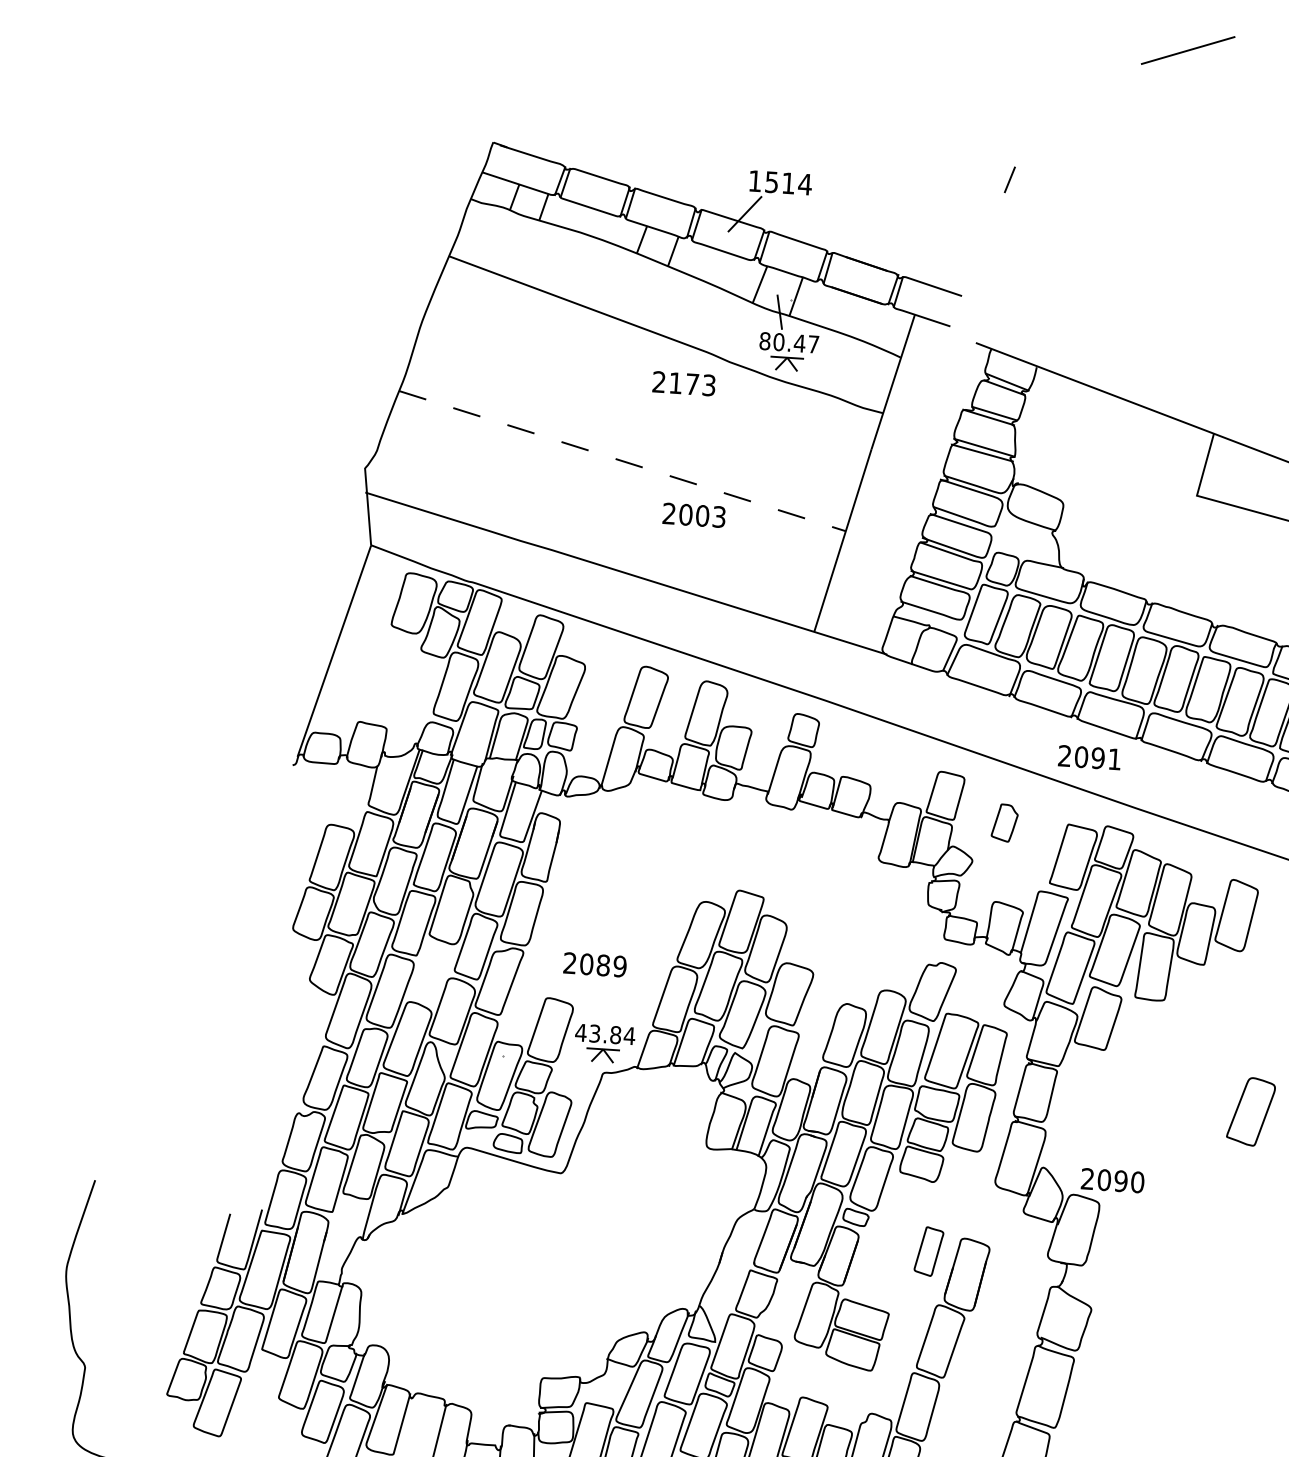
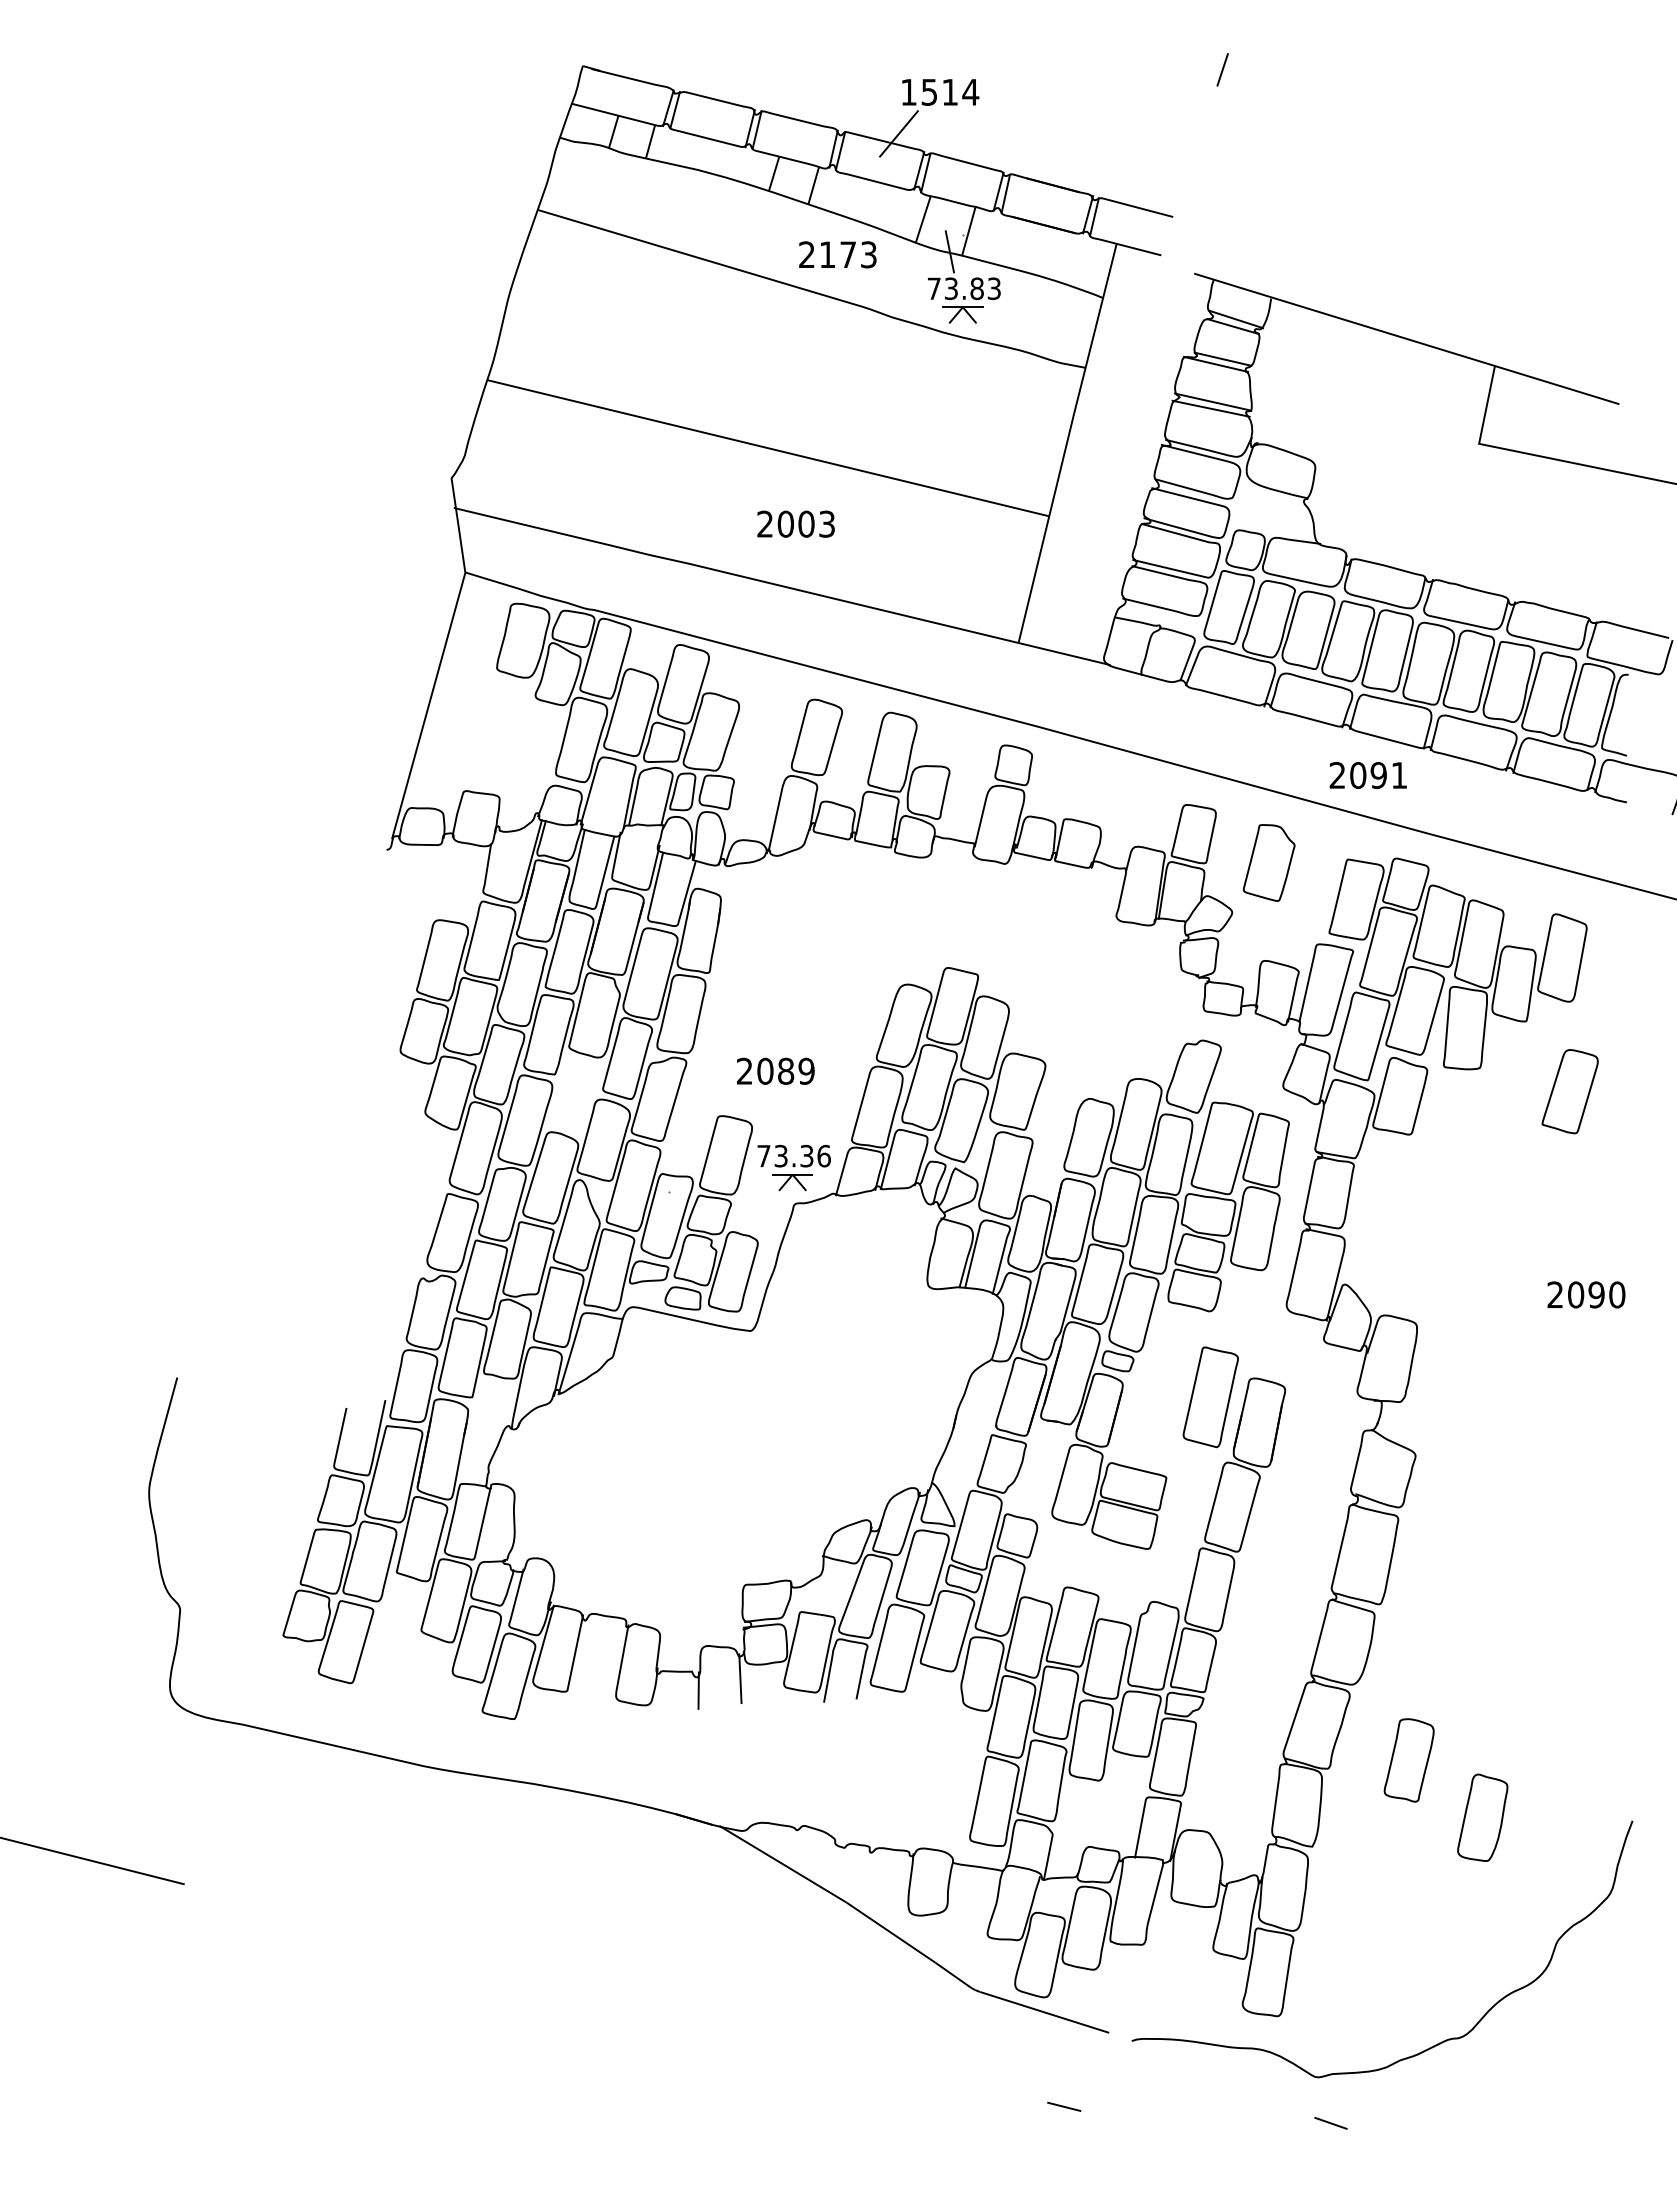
text: (788, 342) -> (963, 288), 80.47 -> 73.83
text: (683, 383) -> (837, 254), moved
line: (622, 461) -> (768, 448), dashed -> solid
text: (693, 514) -> (795, 523), moved
part: (1004, 822) -> (1268, 862), size x1.67
text: (604, 1033) -> (793, 1155), 43.84 -> 73.36
part: (1250, 1111) -> (1569, 1091), moved
text: (1112, 1180) -> (1586, 1294), moved
part: (928, 1251) -> (1210, 1397), size x1.67

